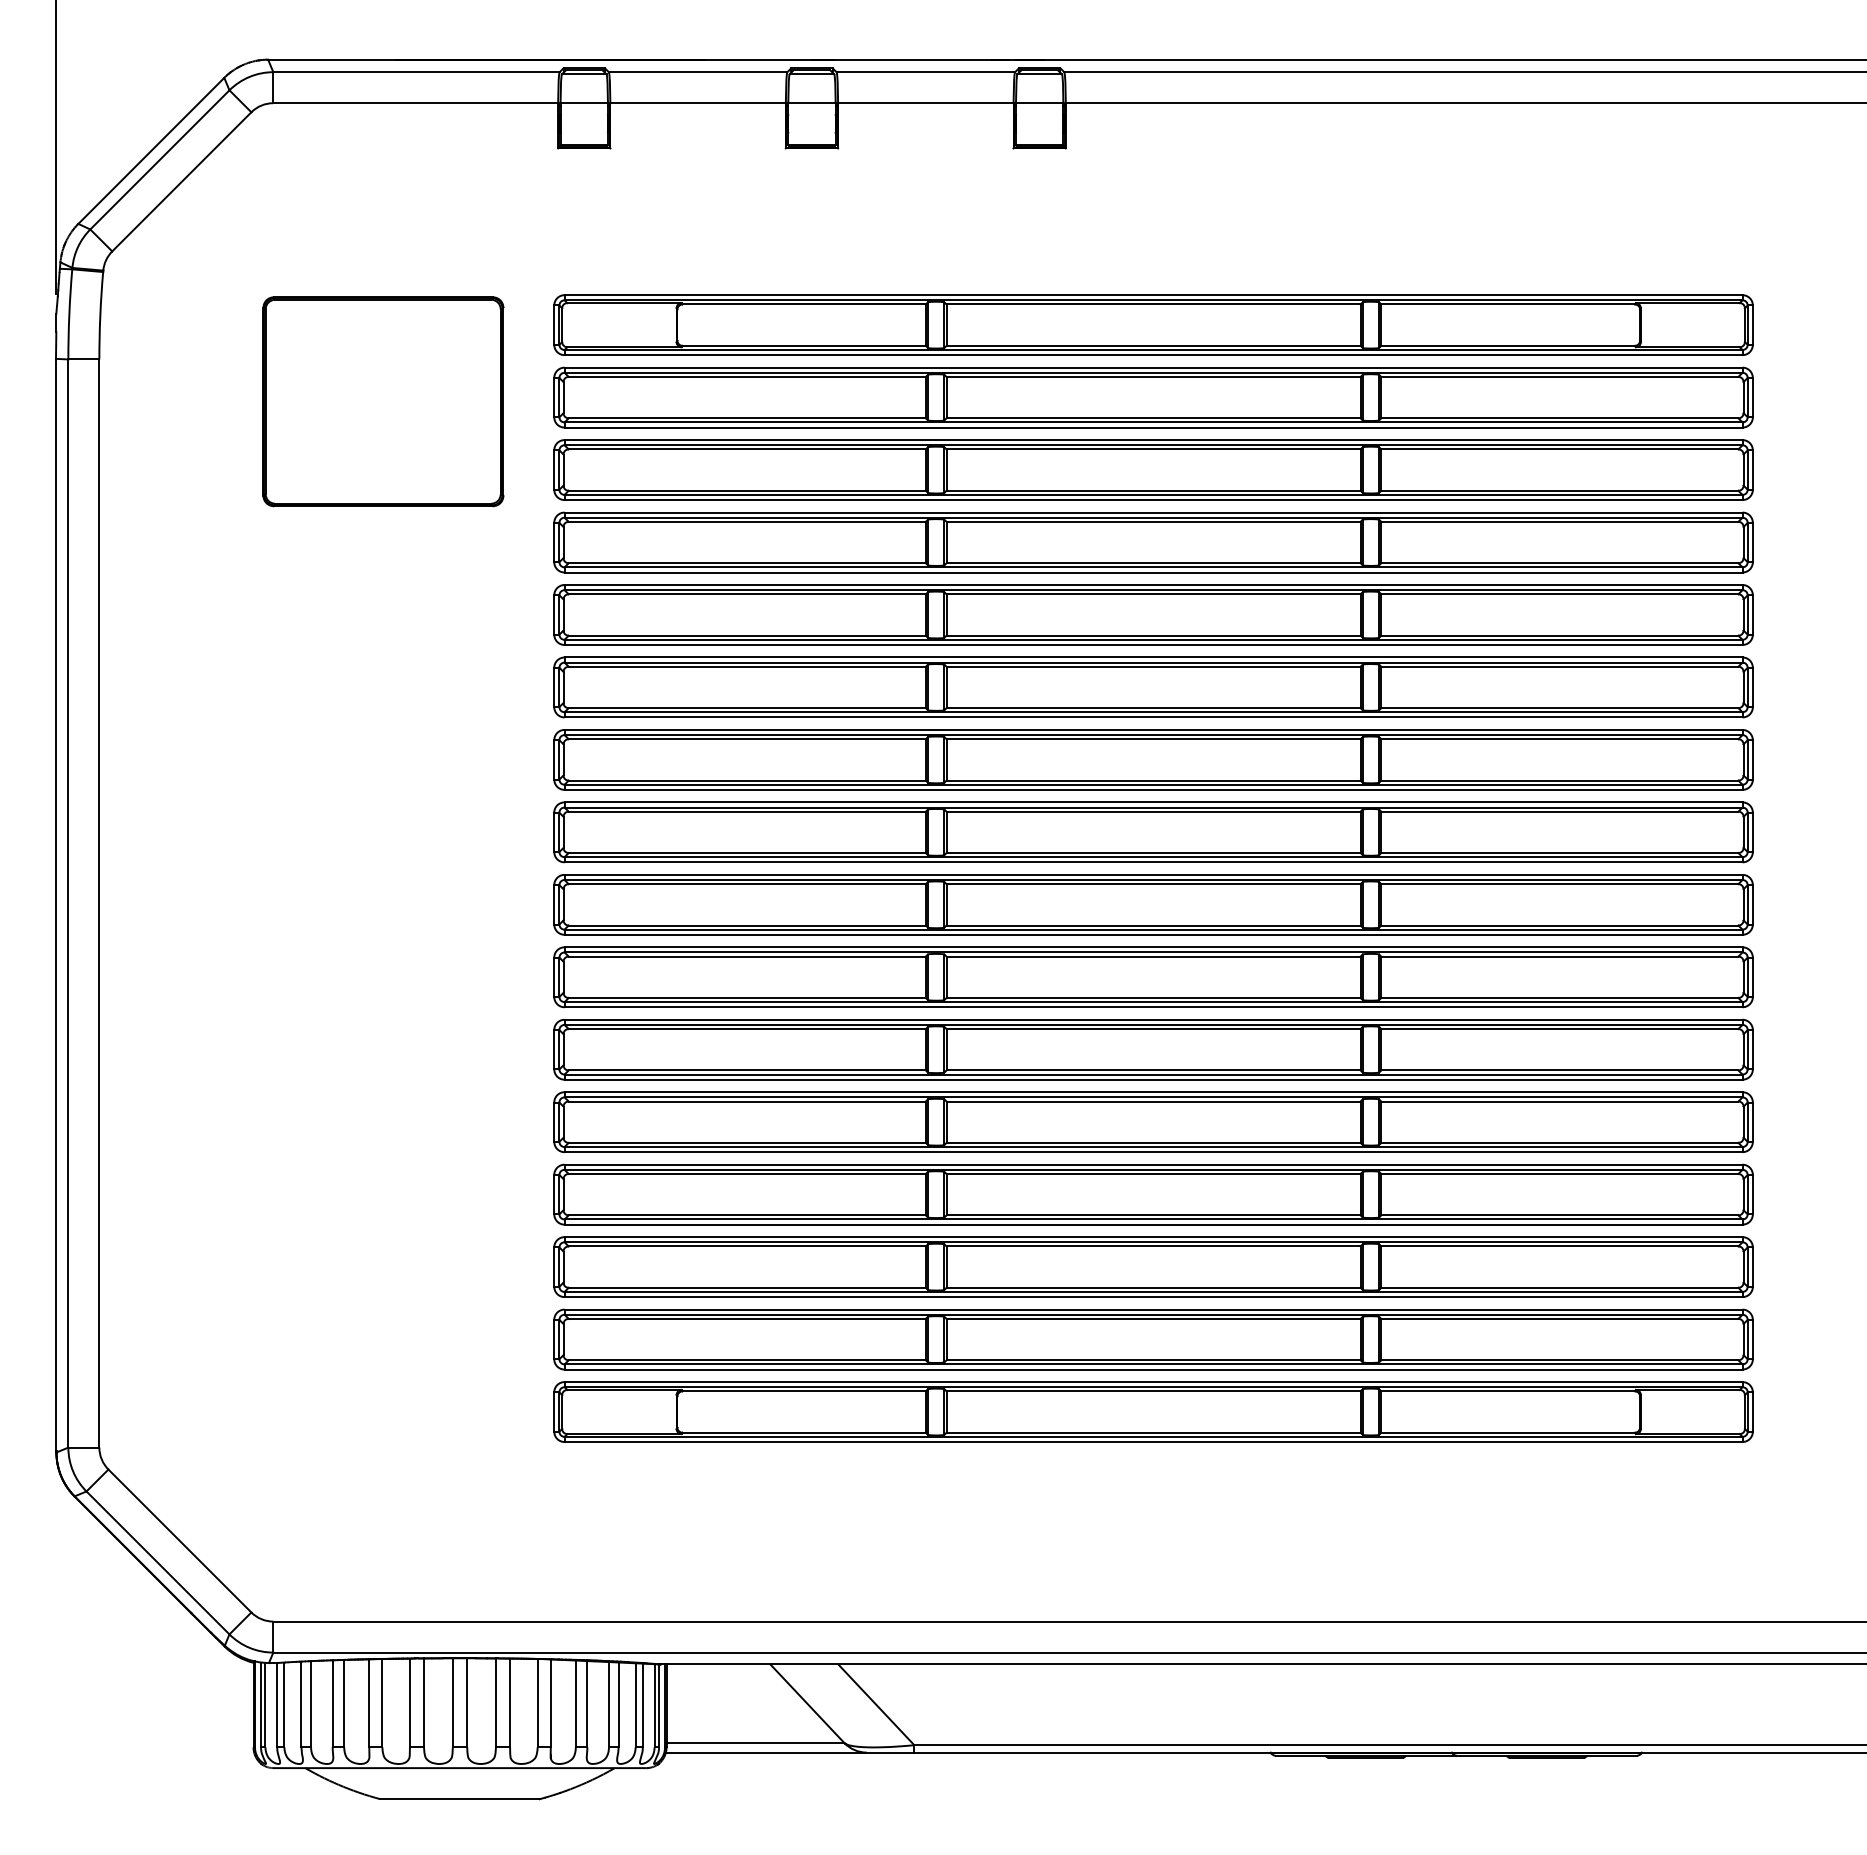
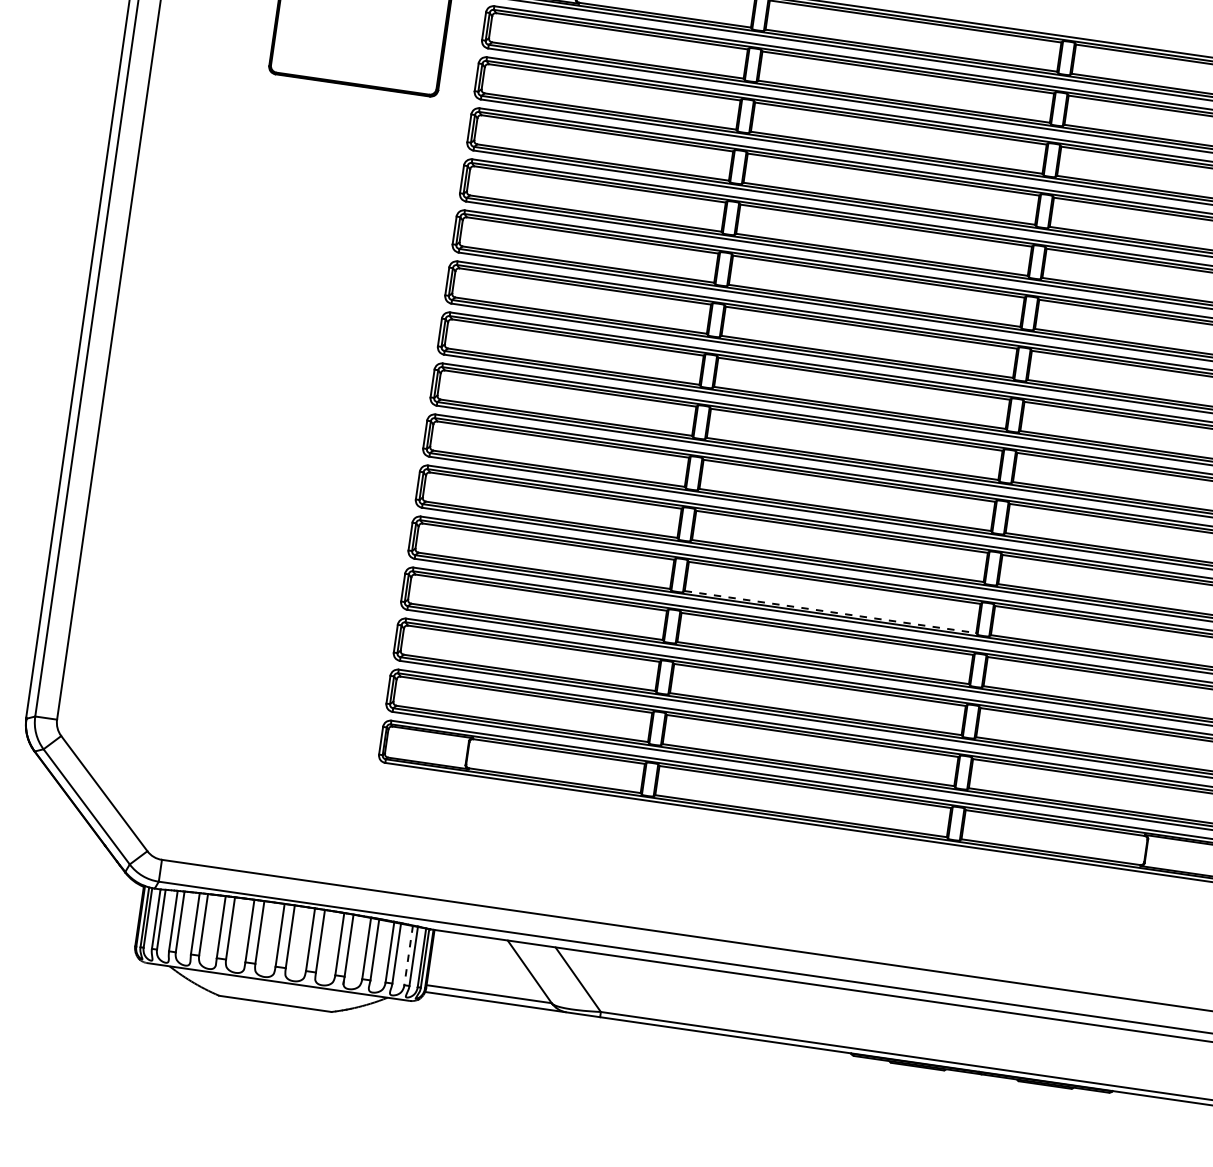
line: (1154, 1142) -> (831, 611), solid -> dashed
line: (635, 1705) -> (408, 955), solid -> dashed

